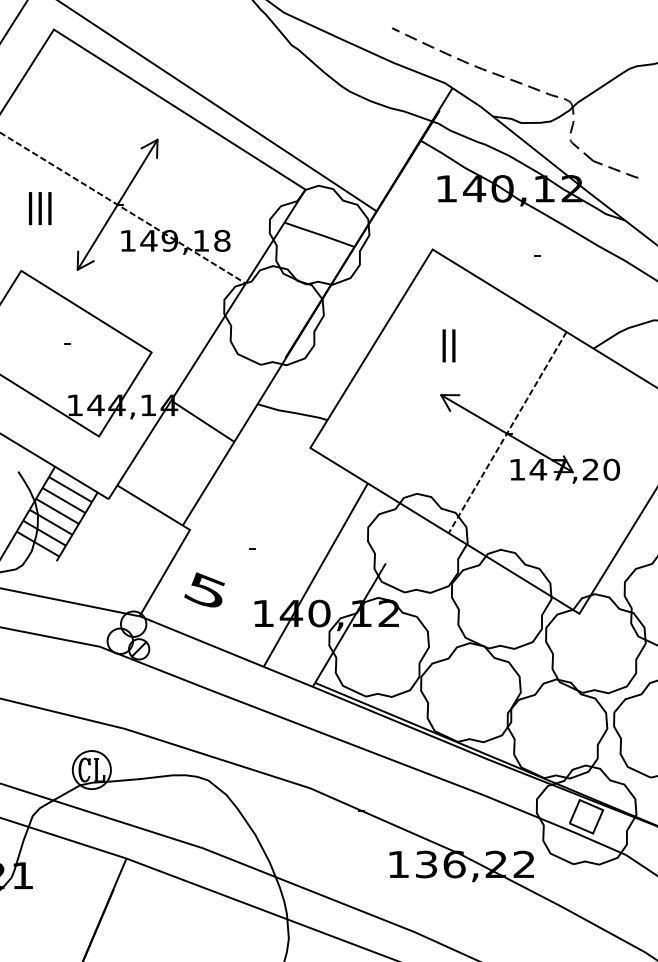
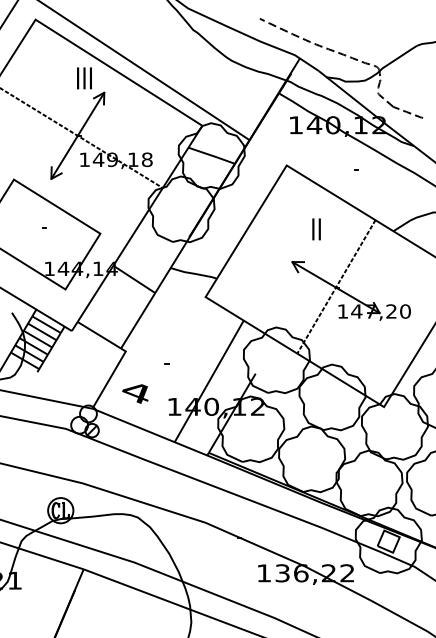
text: (40, 208) -> (84, 78), moved
text: (448, 346) -> (316, 229), moved
text: (204, 590) -> (135, 391), 5 -> 4

